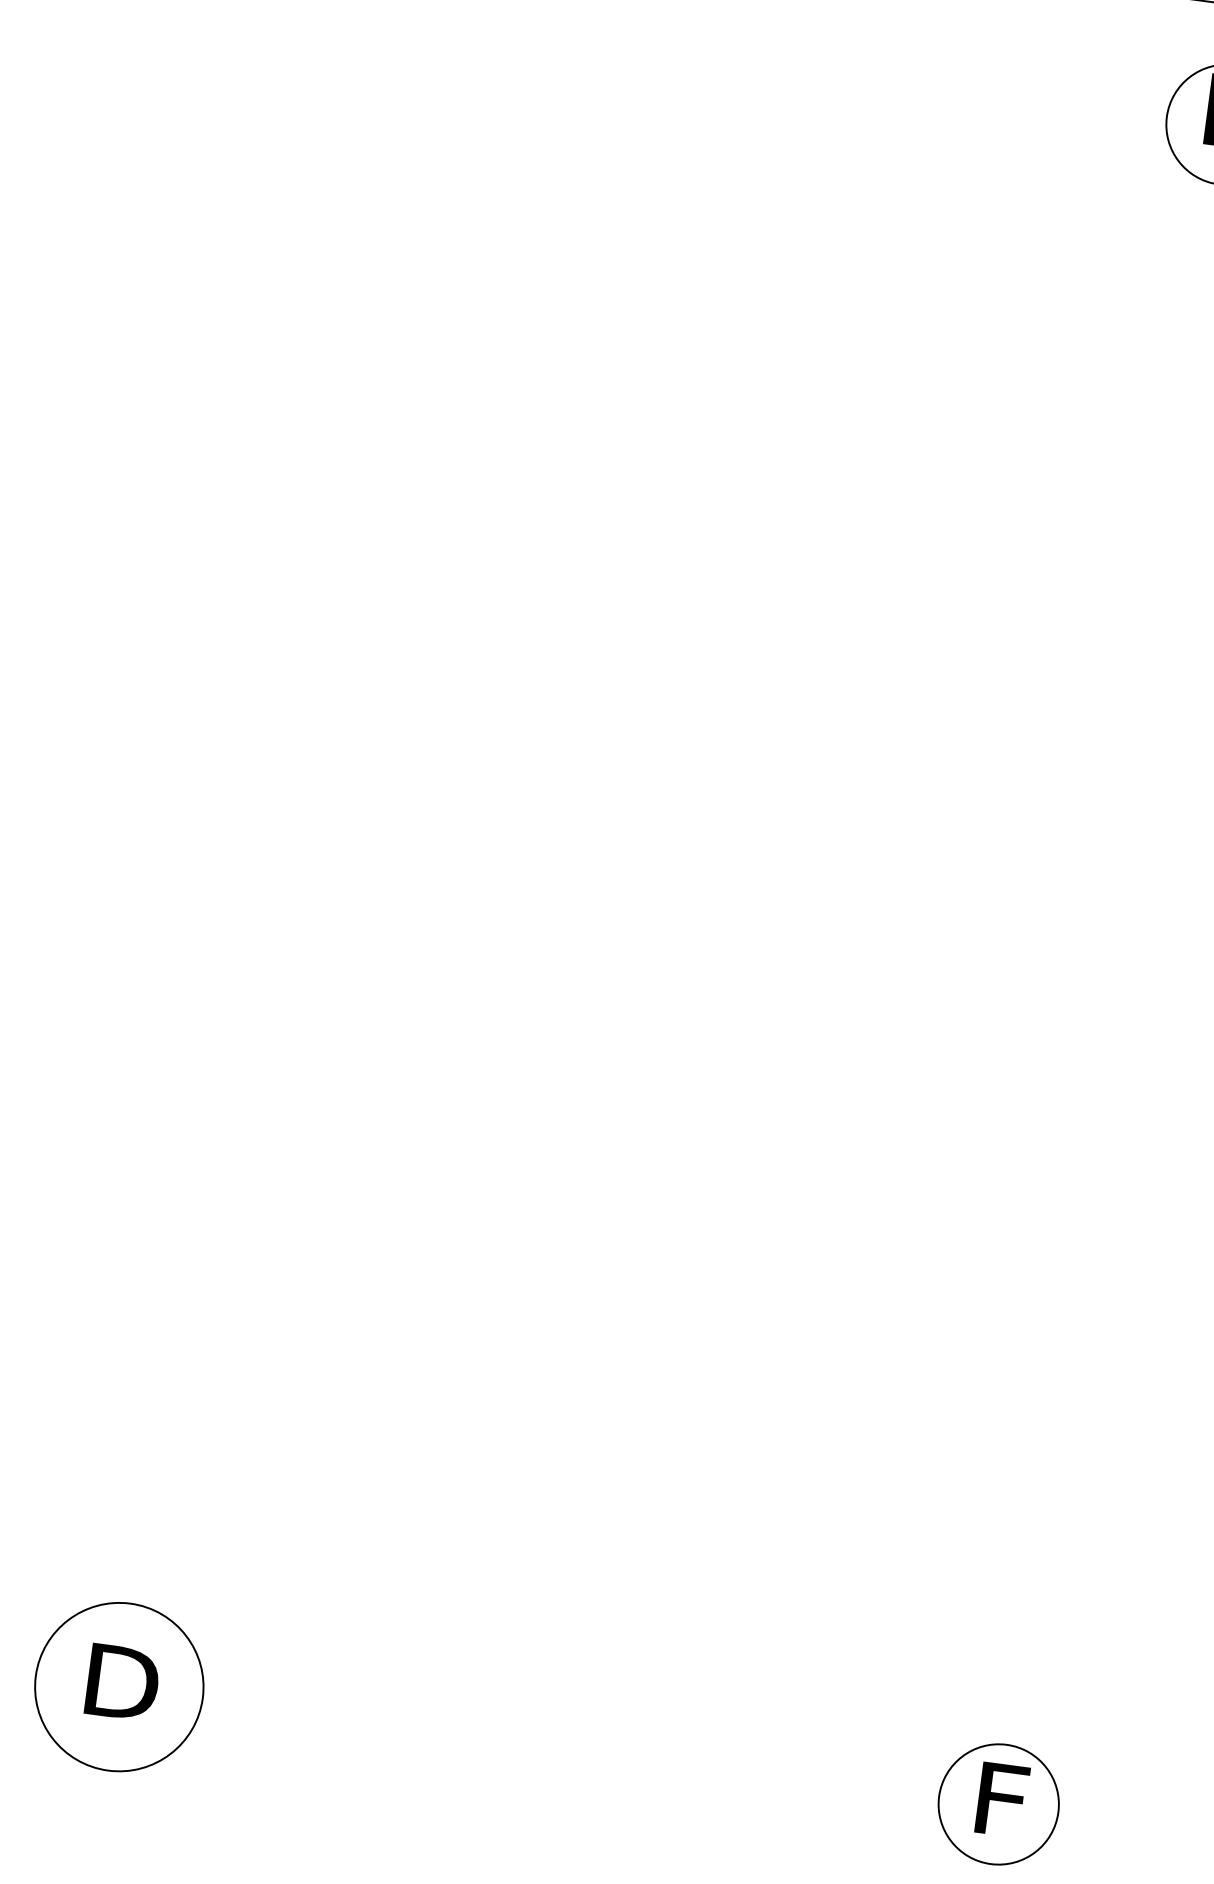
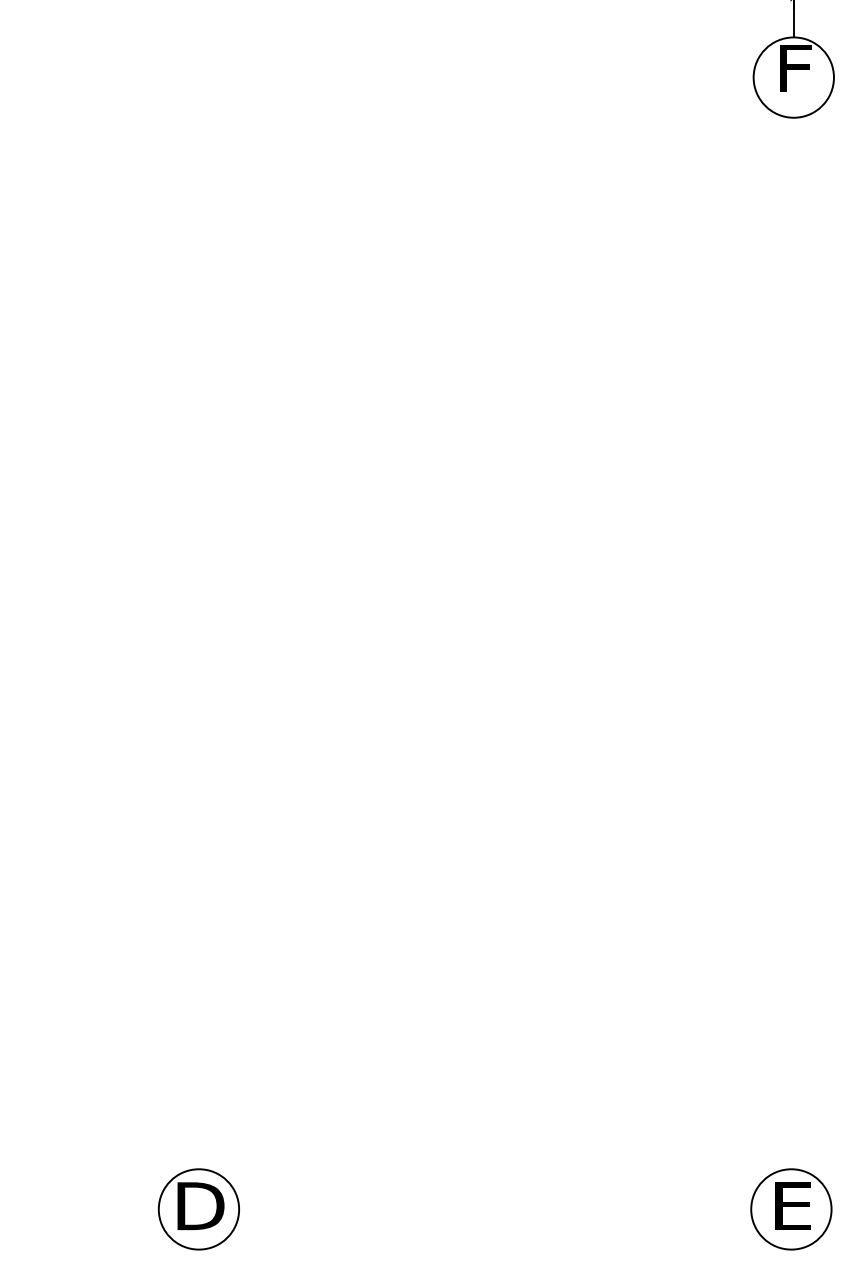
circle: (118, 1687) -> (198, 1209), size x0.71
text: (1001, 1798) -> (792, 1205), F -> E

